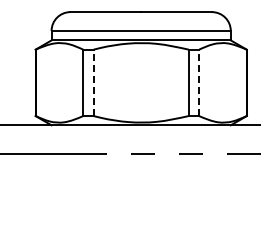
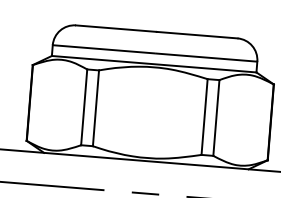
line: (93, 82) -> (95, 107), dashed -> solid
line: (199, 82) -> (216, 117), dashed -> solid

